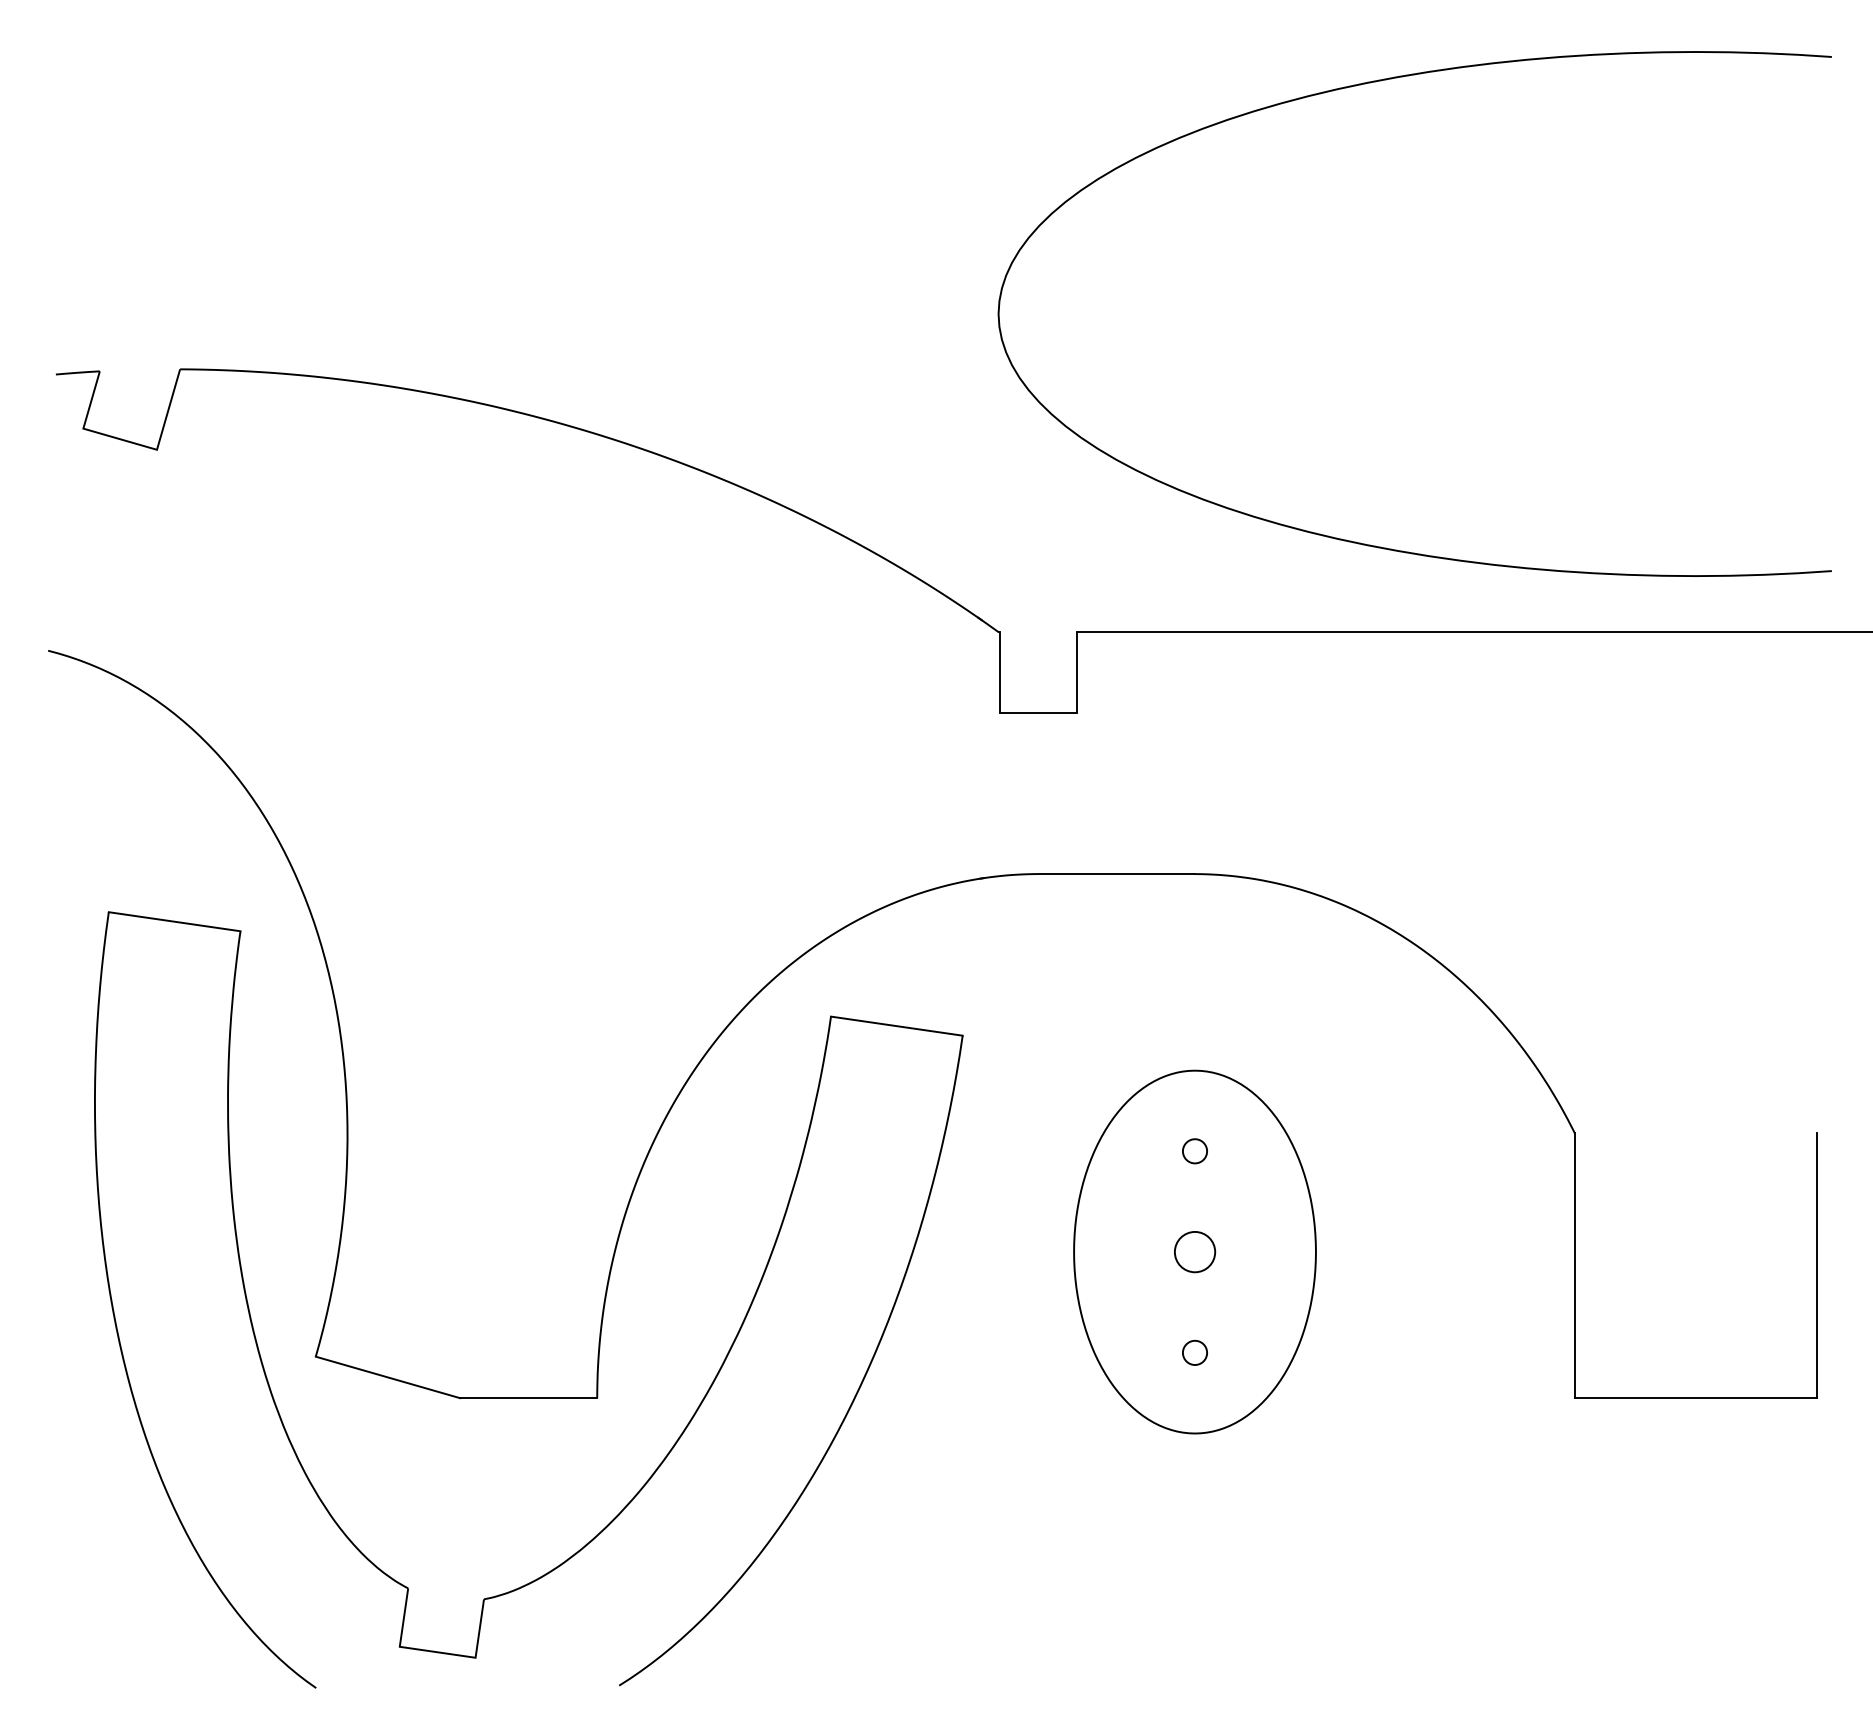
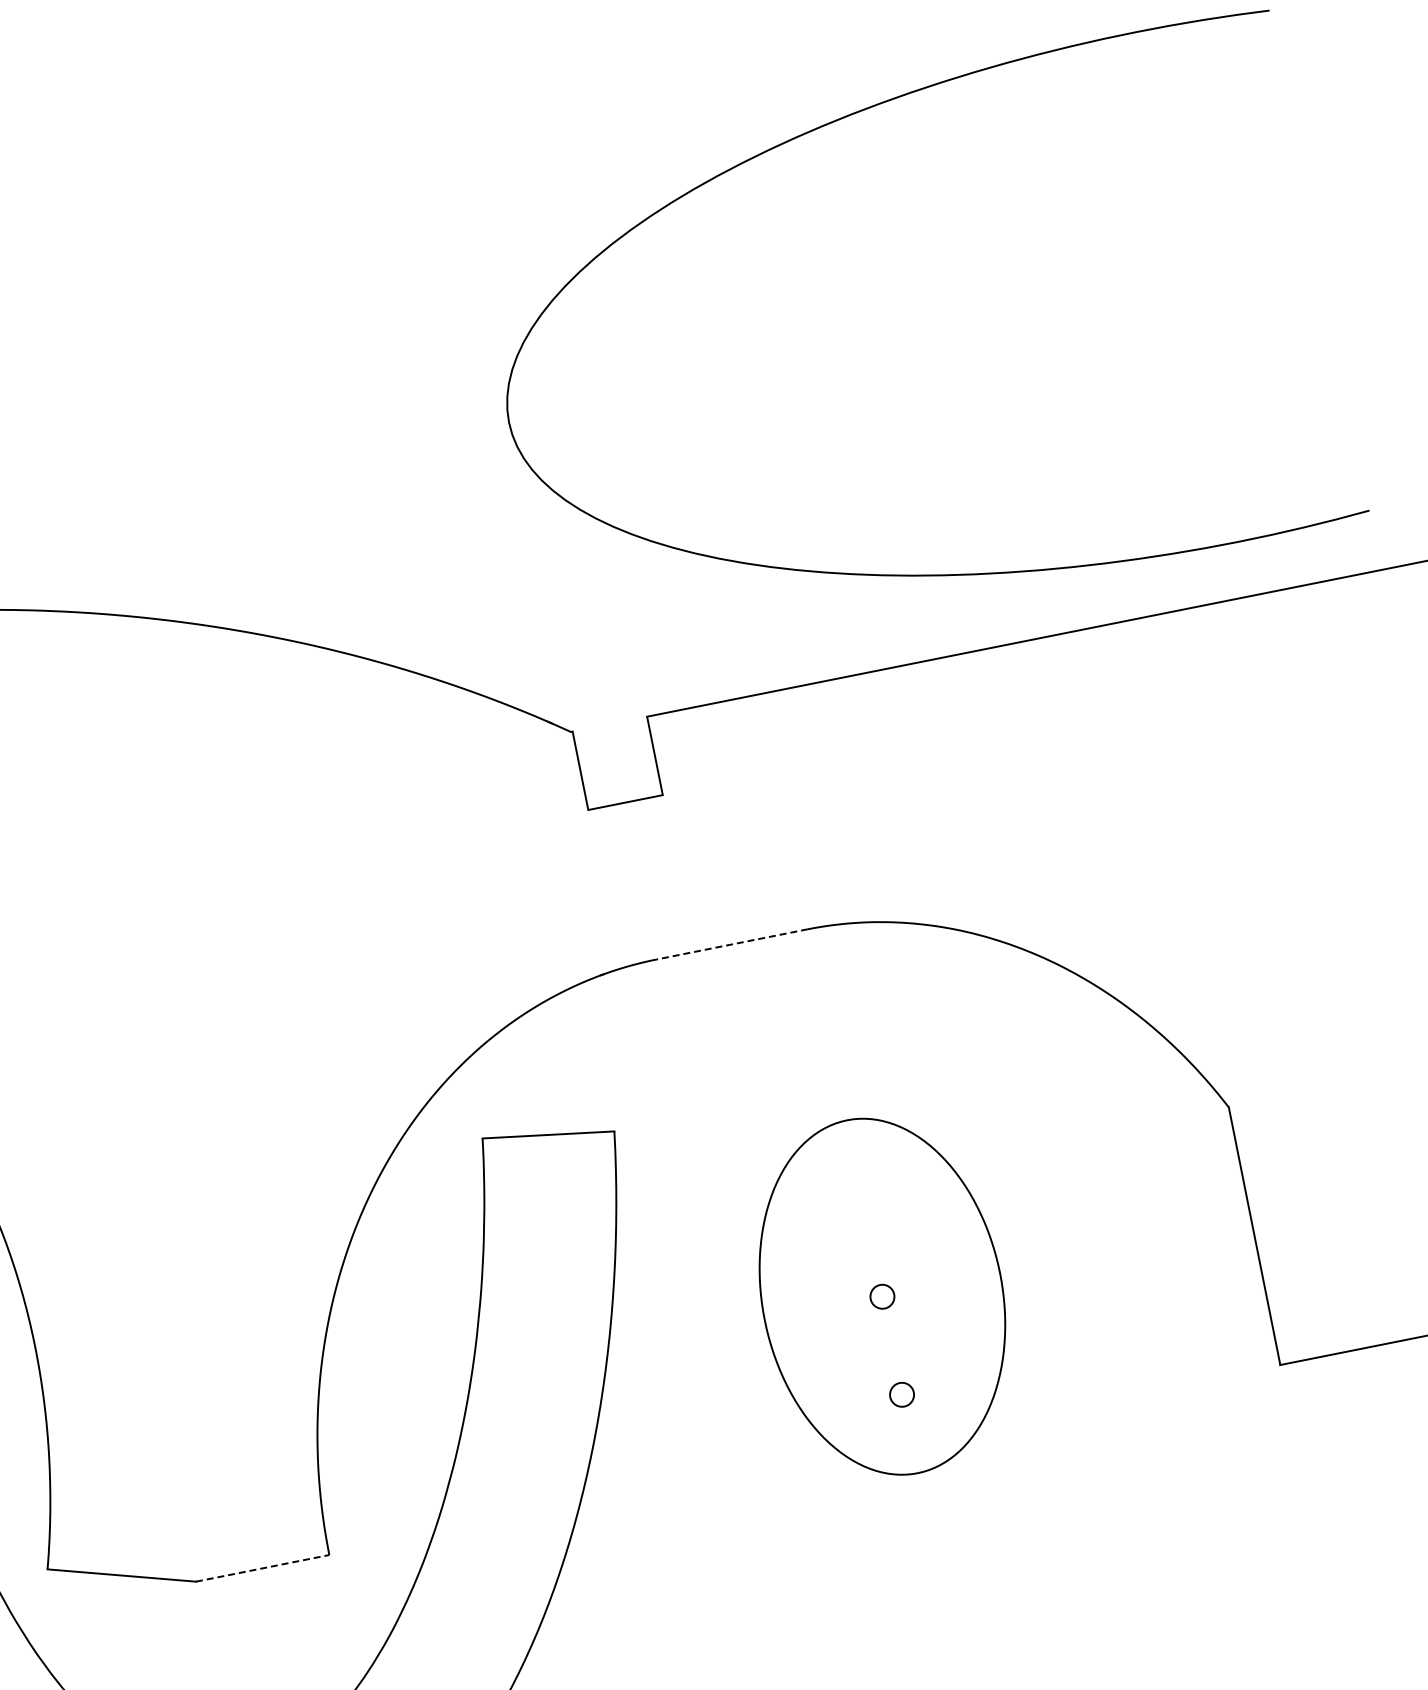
line: (1116, 874) -> (732, 944), solid -> dashed
circle: (1194, 1151) -> (862, 1199), removed
circle: (1194, 1251) -> (881, 1296), size x0.6
line: (528, 1398) -> (262, 1568), solid -> dashed

